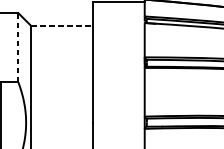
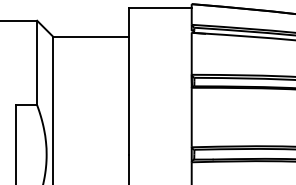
line: (61, 26) -> (90, 36), dashed -> solid
line: (18, 47) -> (37, 62), dashed -> solid

